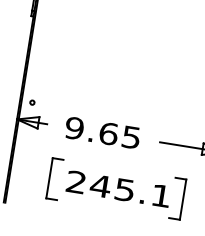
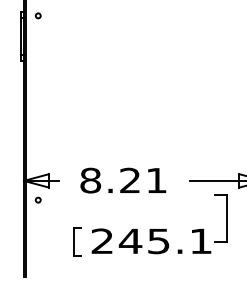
circle: (31, 101) -> (37, 199), moved
text: (102, 132) -> (123, 180), 9.65 -> 8.21
part: (54, 179) -> (77, 241), size x0.6
part: (177, 198) -> (220, 218), moved

